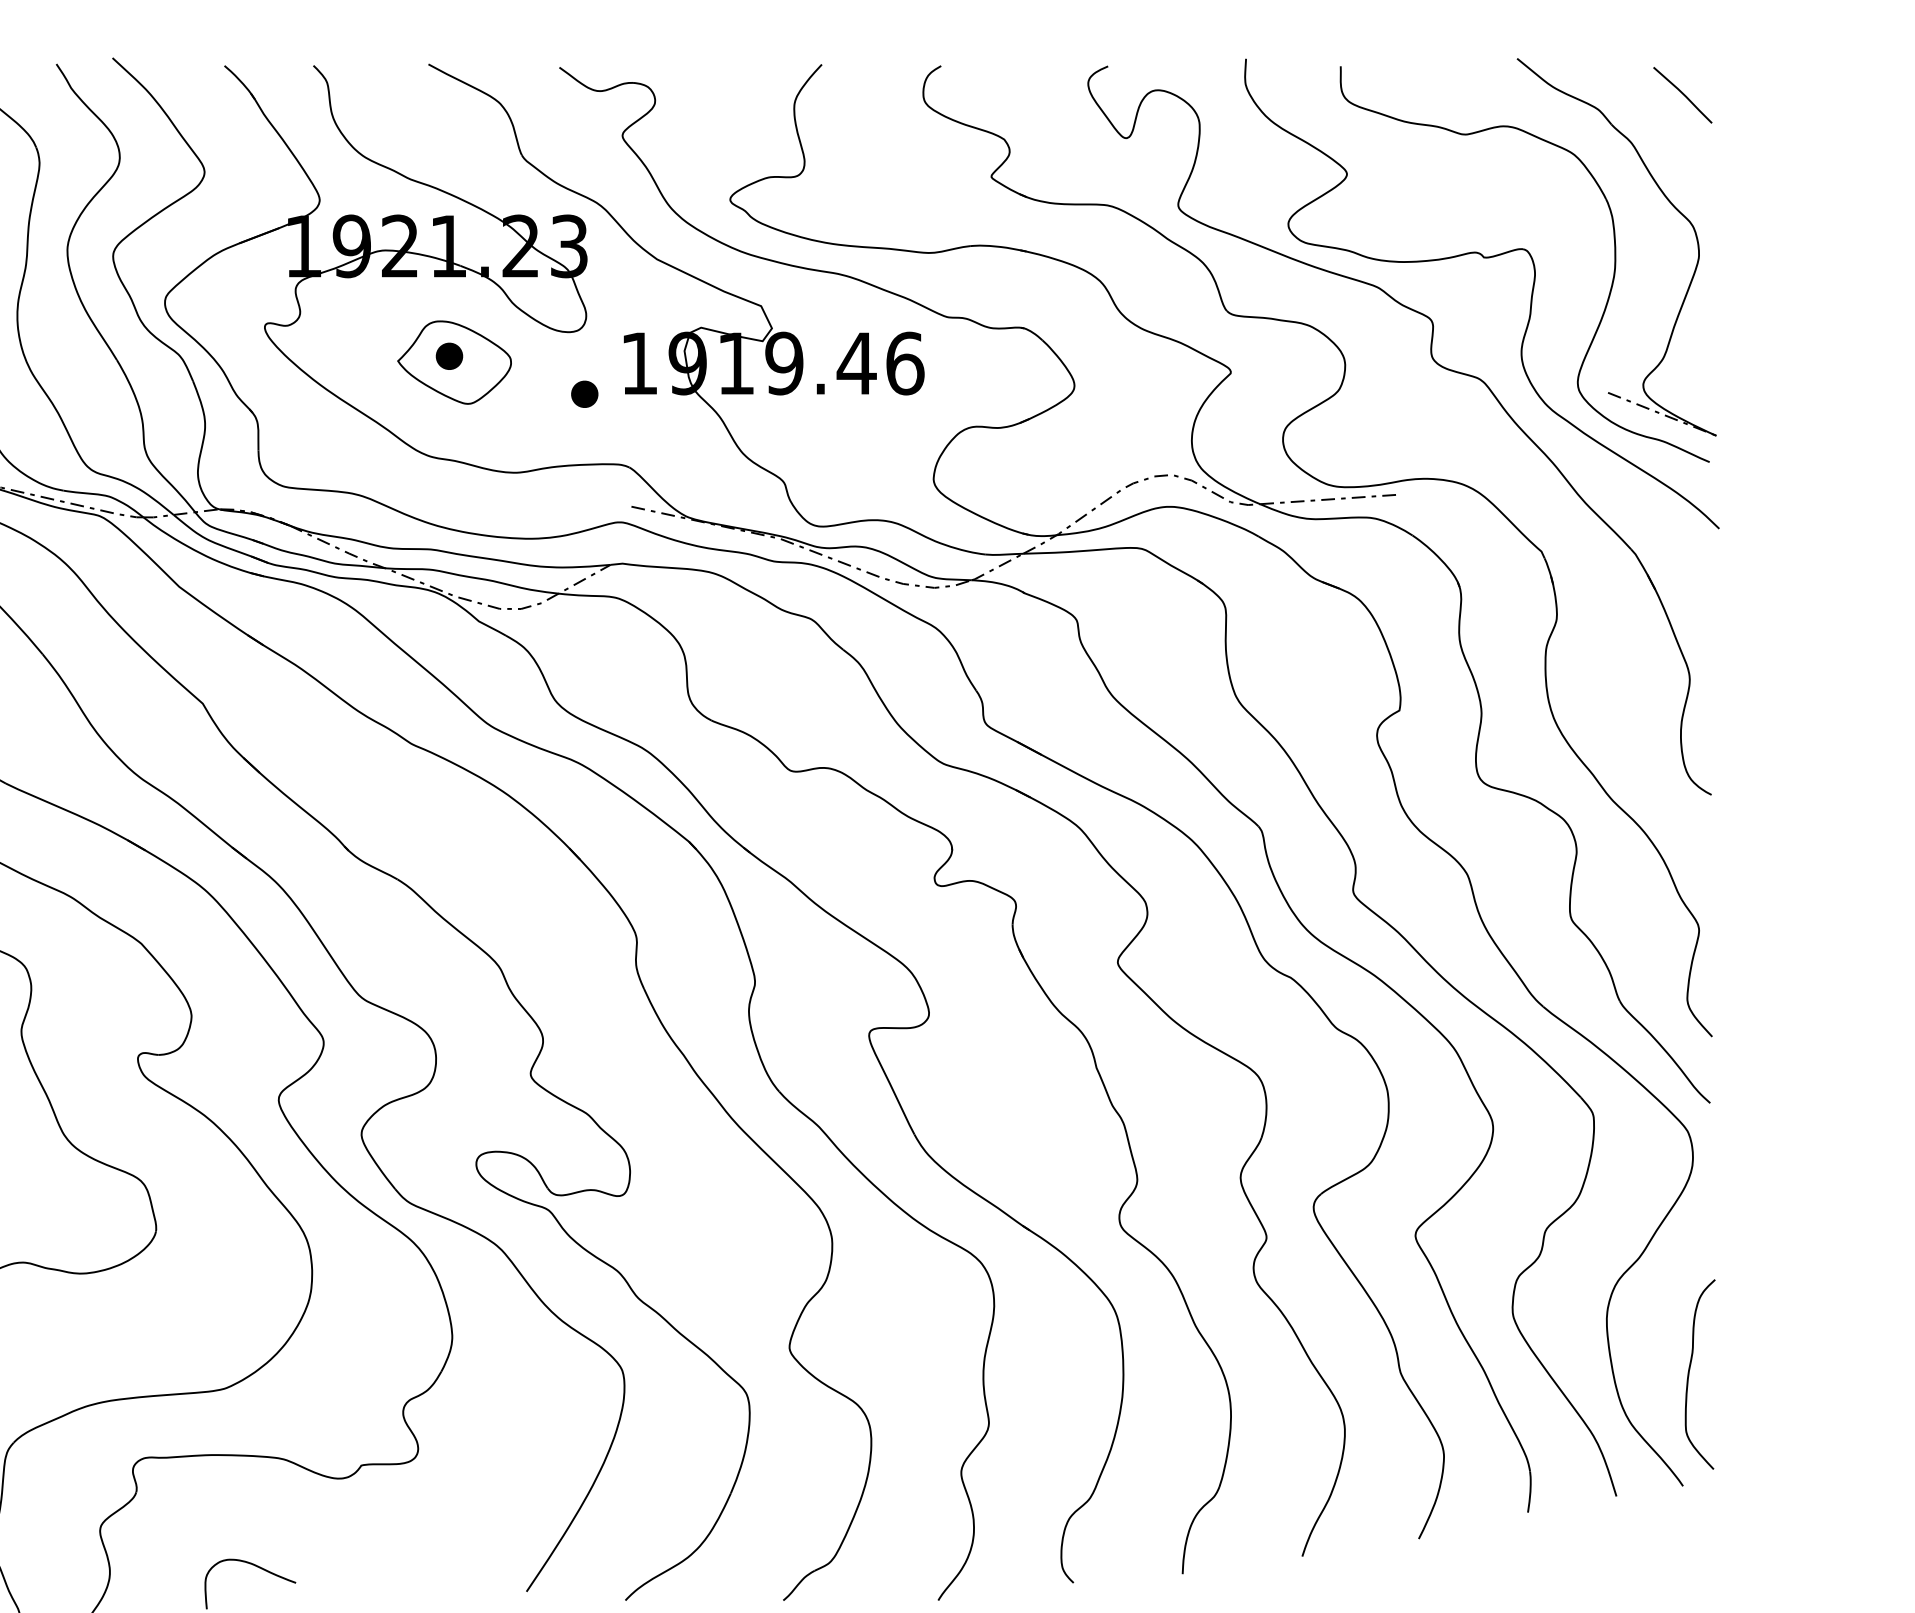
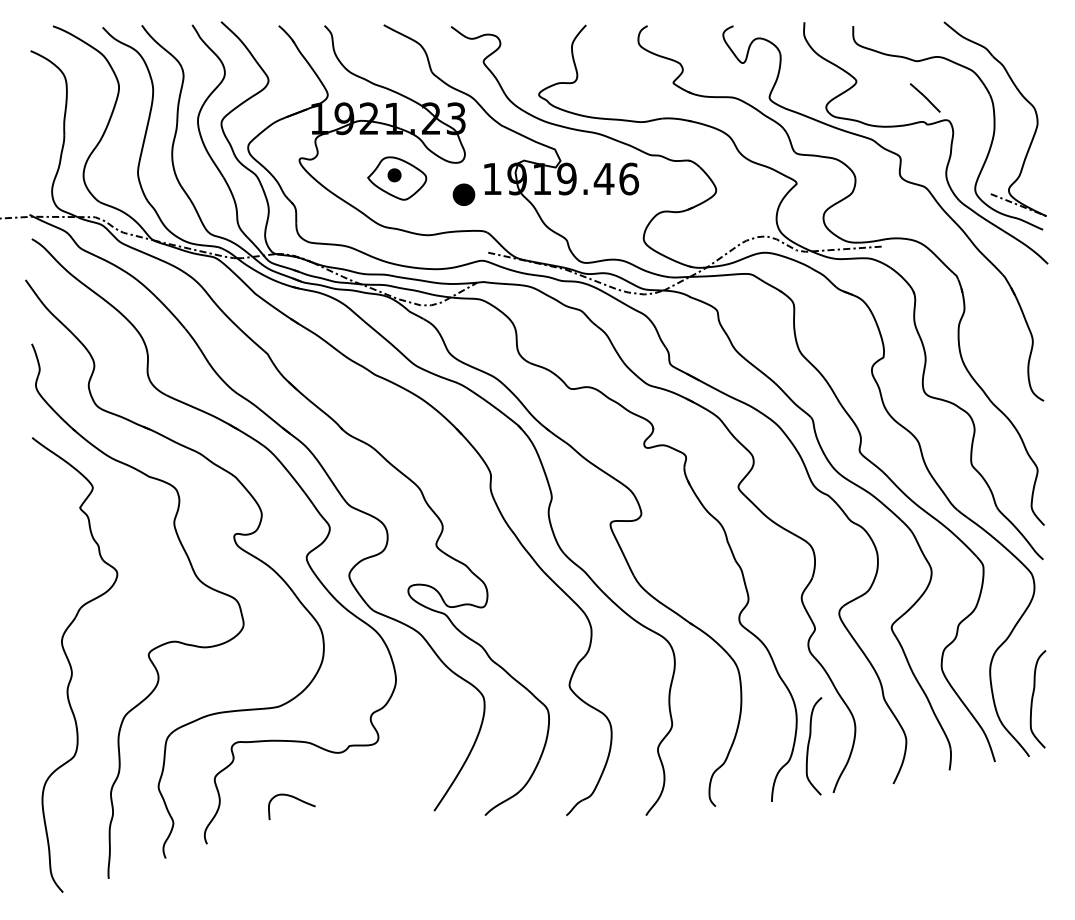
curve: (1681, 94) -> (924, 97), moved
part: (585, 393) -> (464, 194), size x1.6
curve: (1255, 1464) -> (809, 745), added

